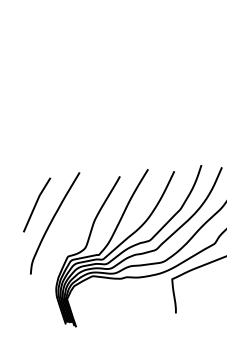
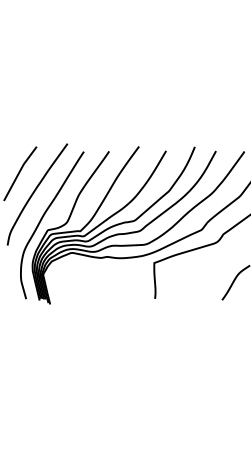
curve: (61, 246) -> (42, 219), added

